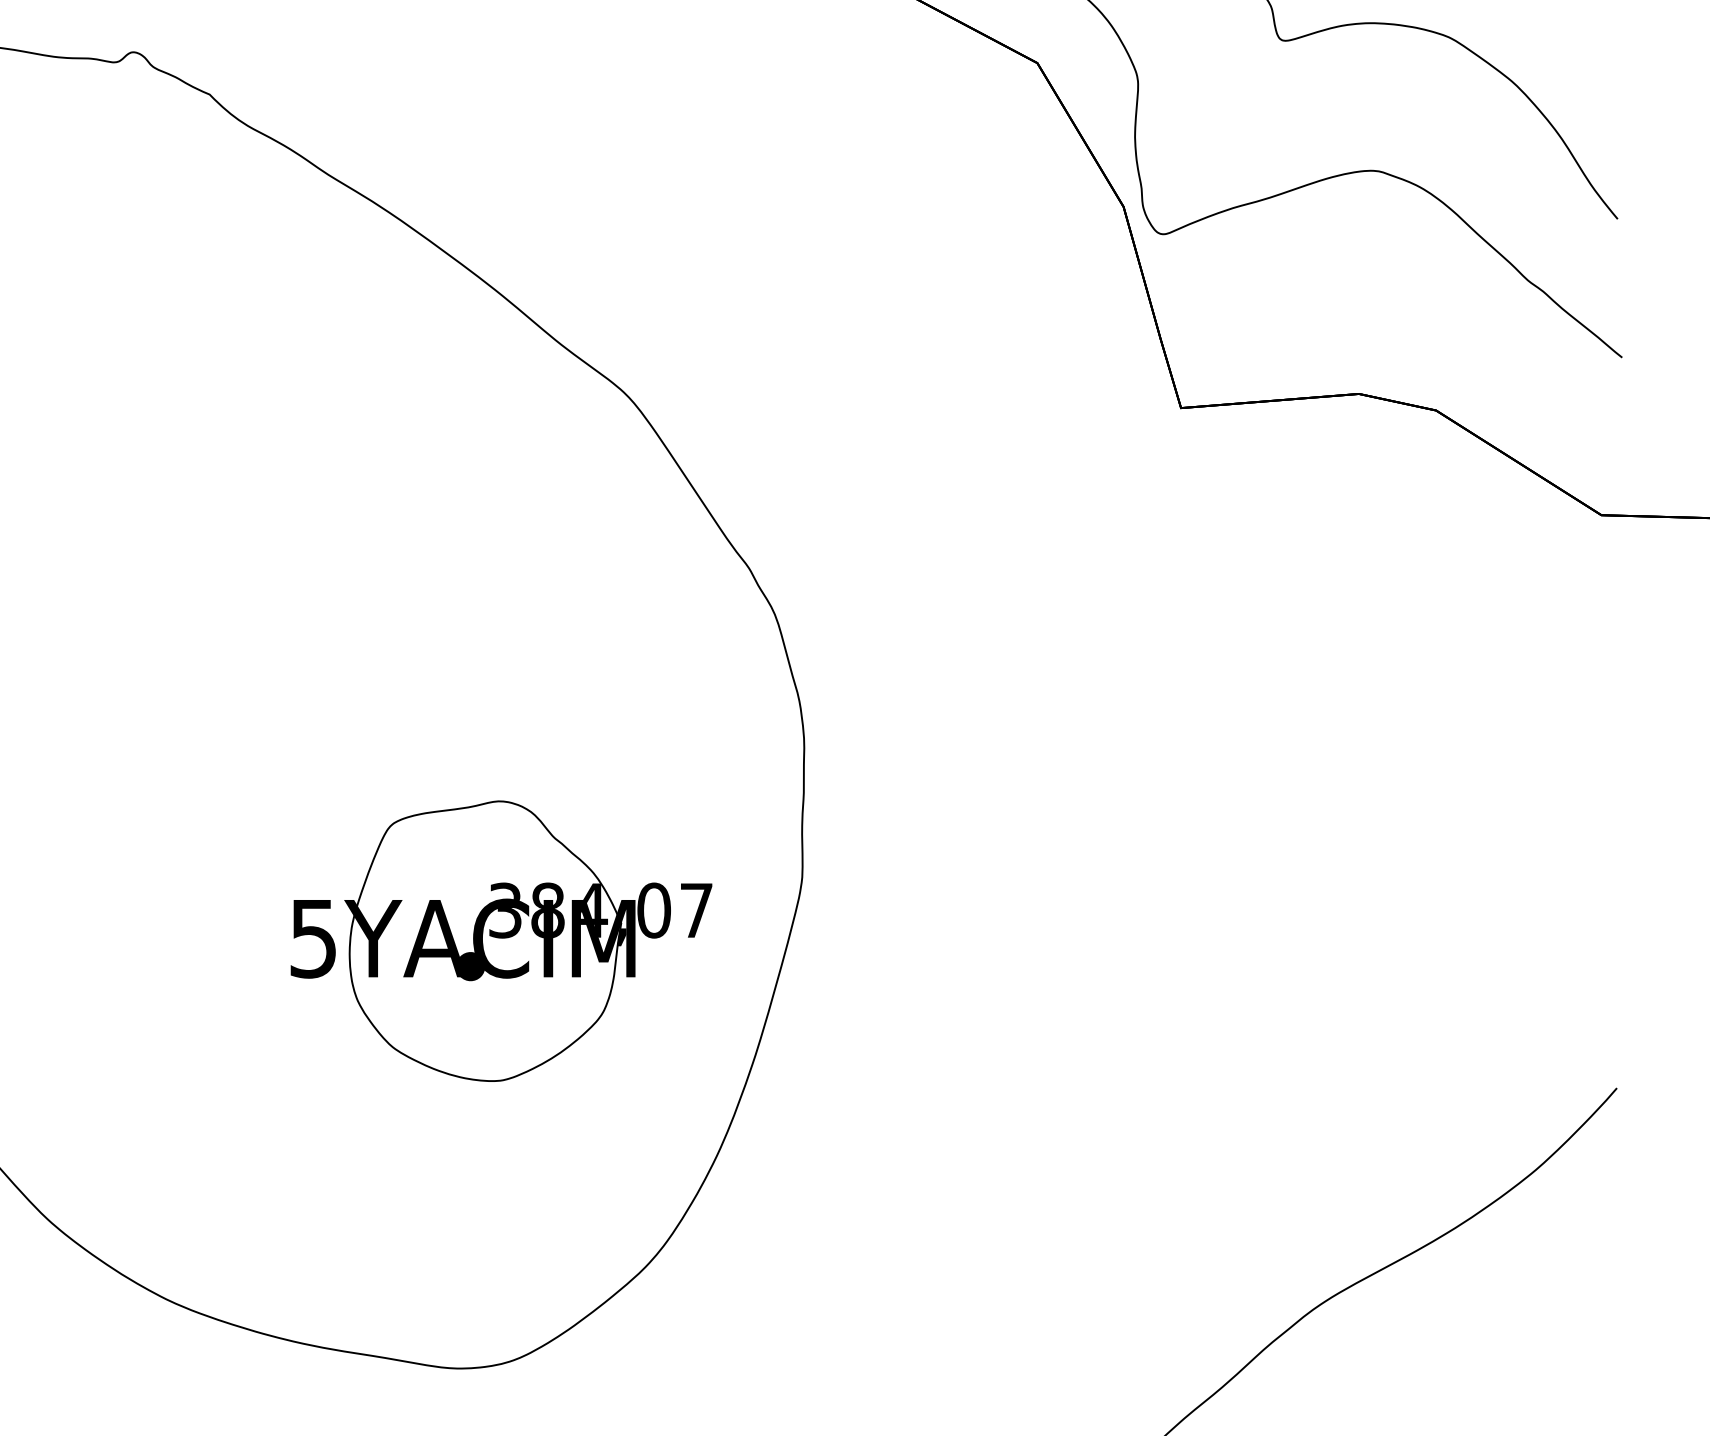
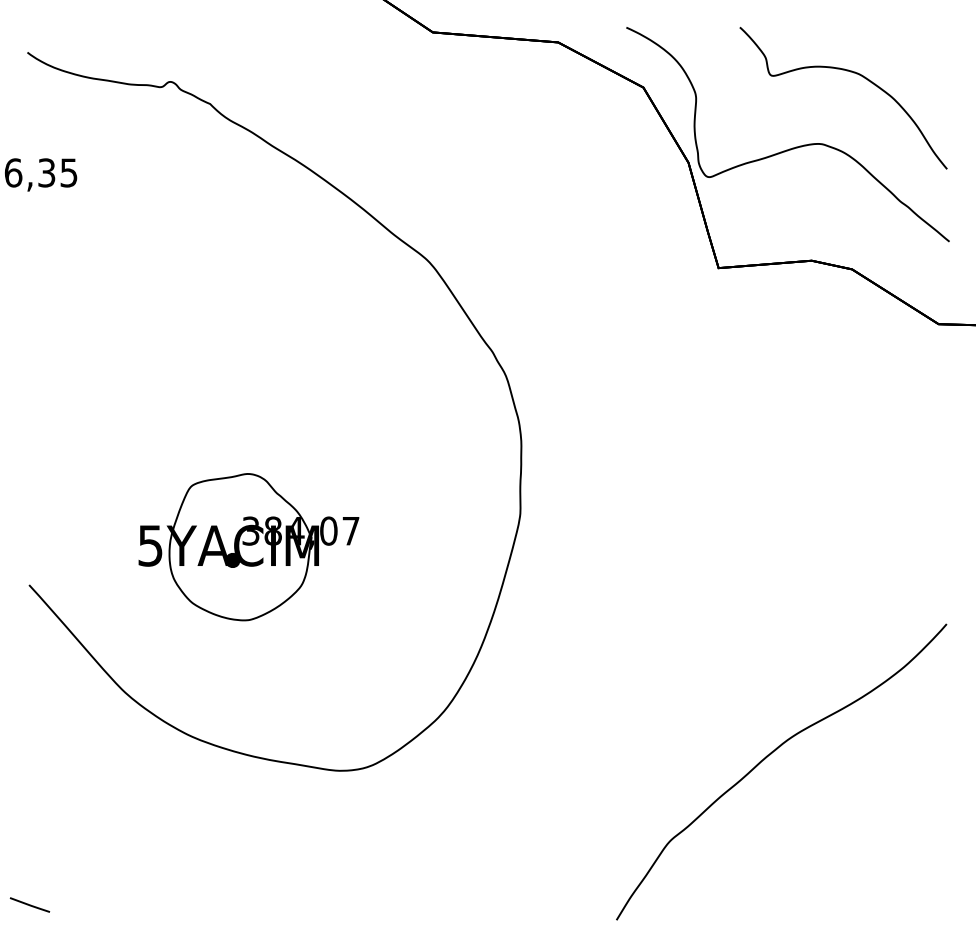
part: (500, 941) -> (248, 547), moved

